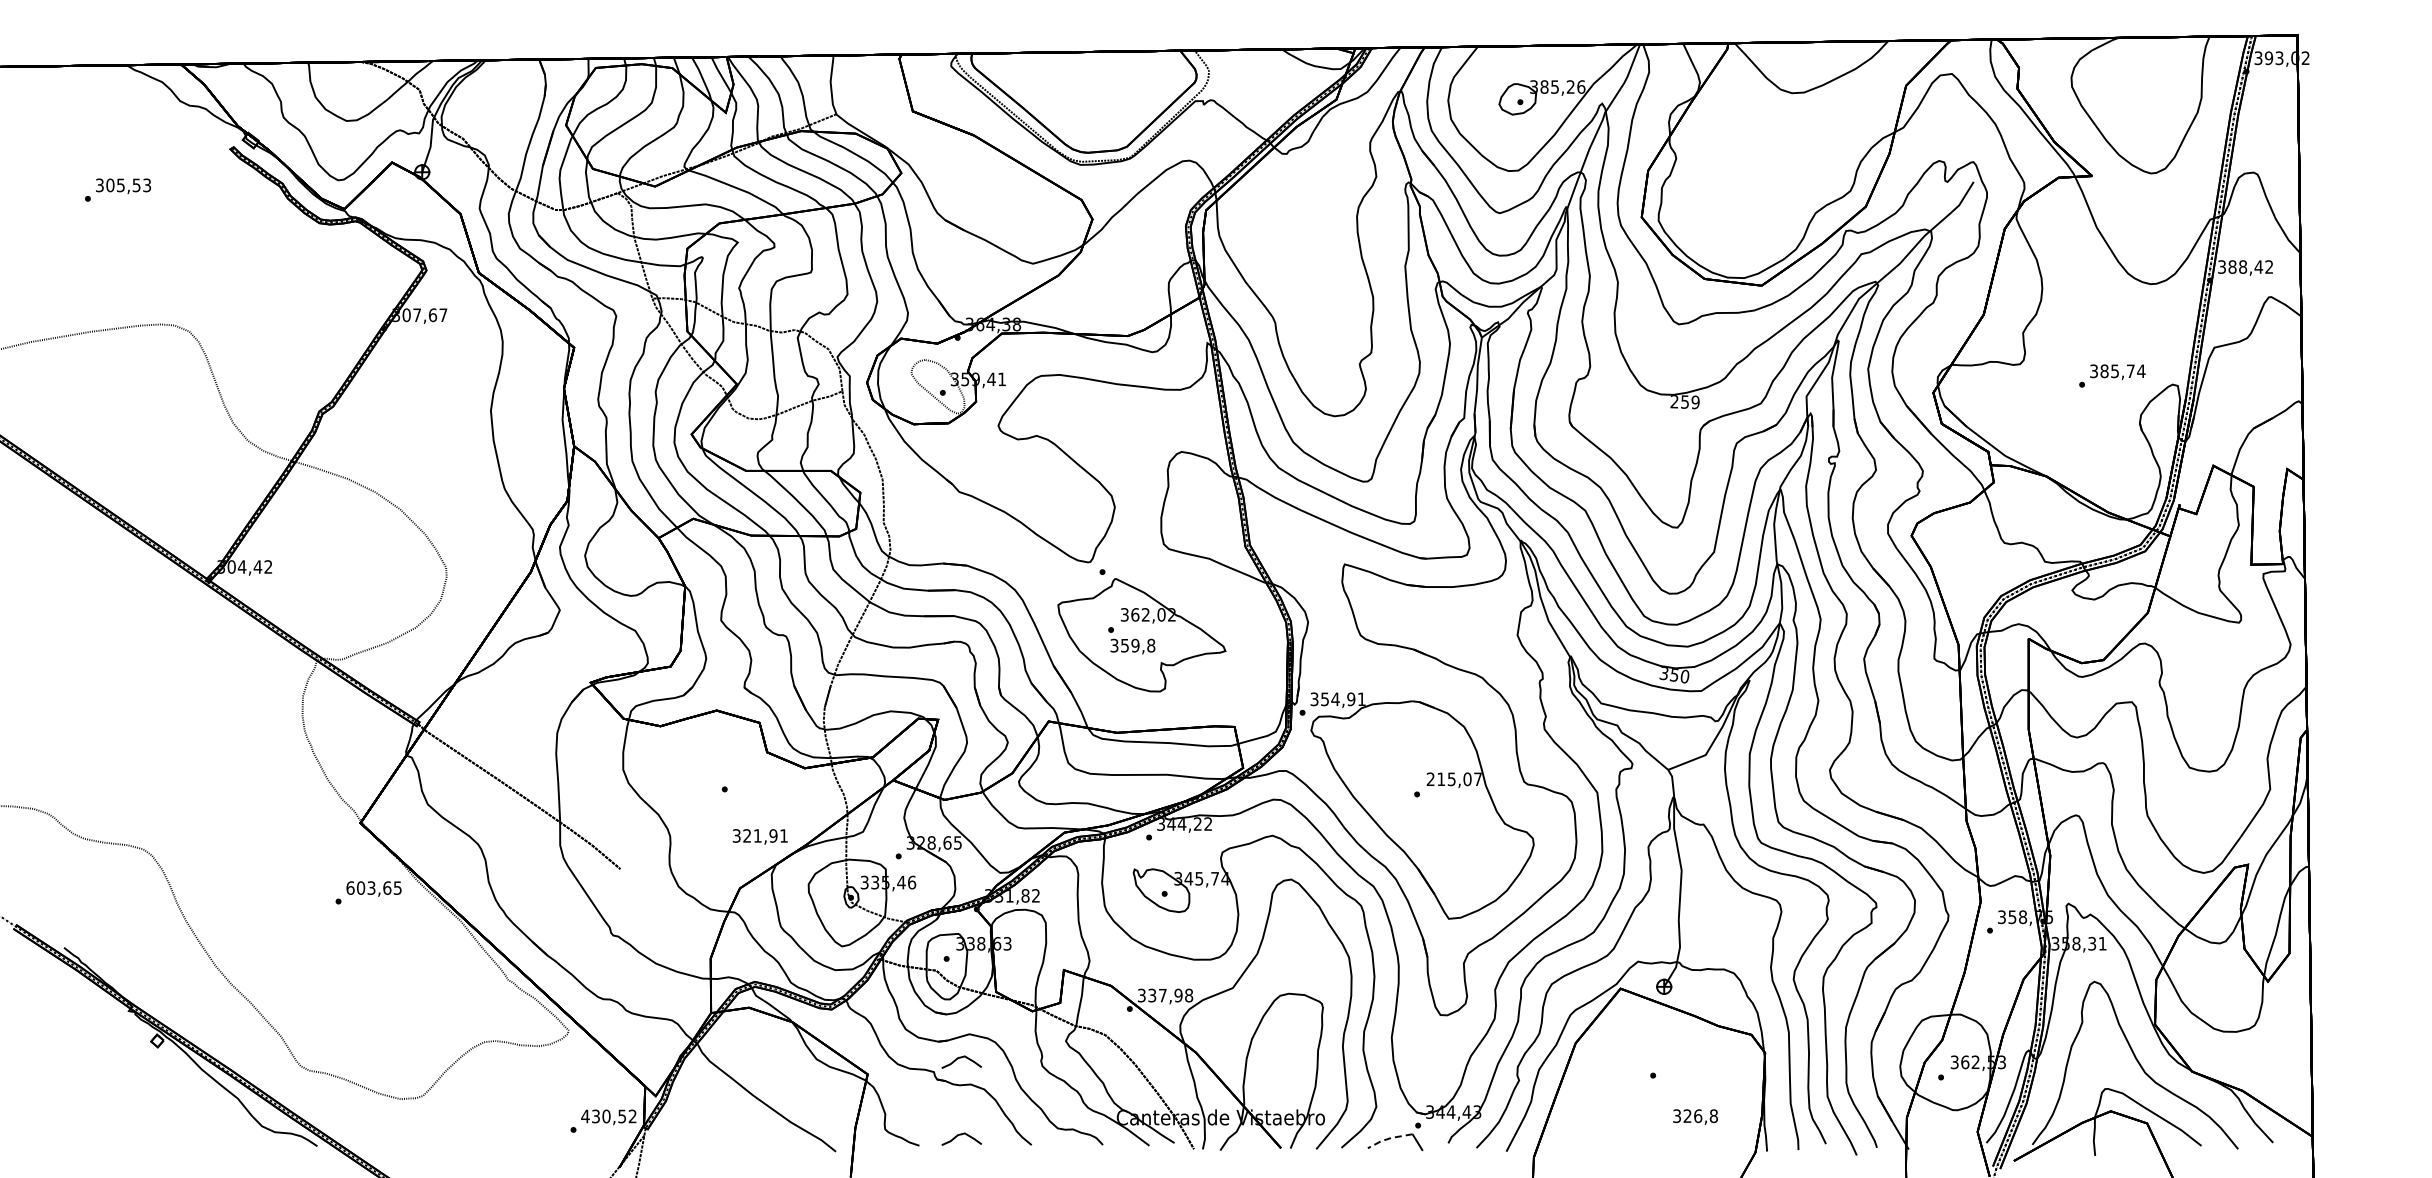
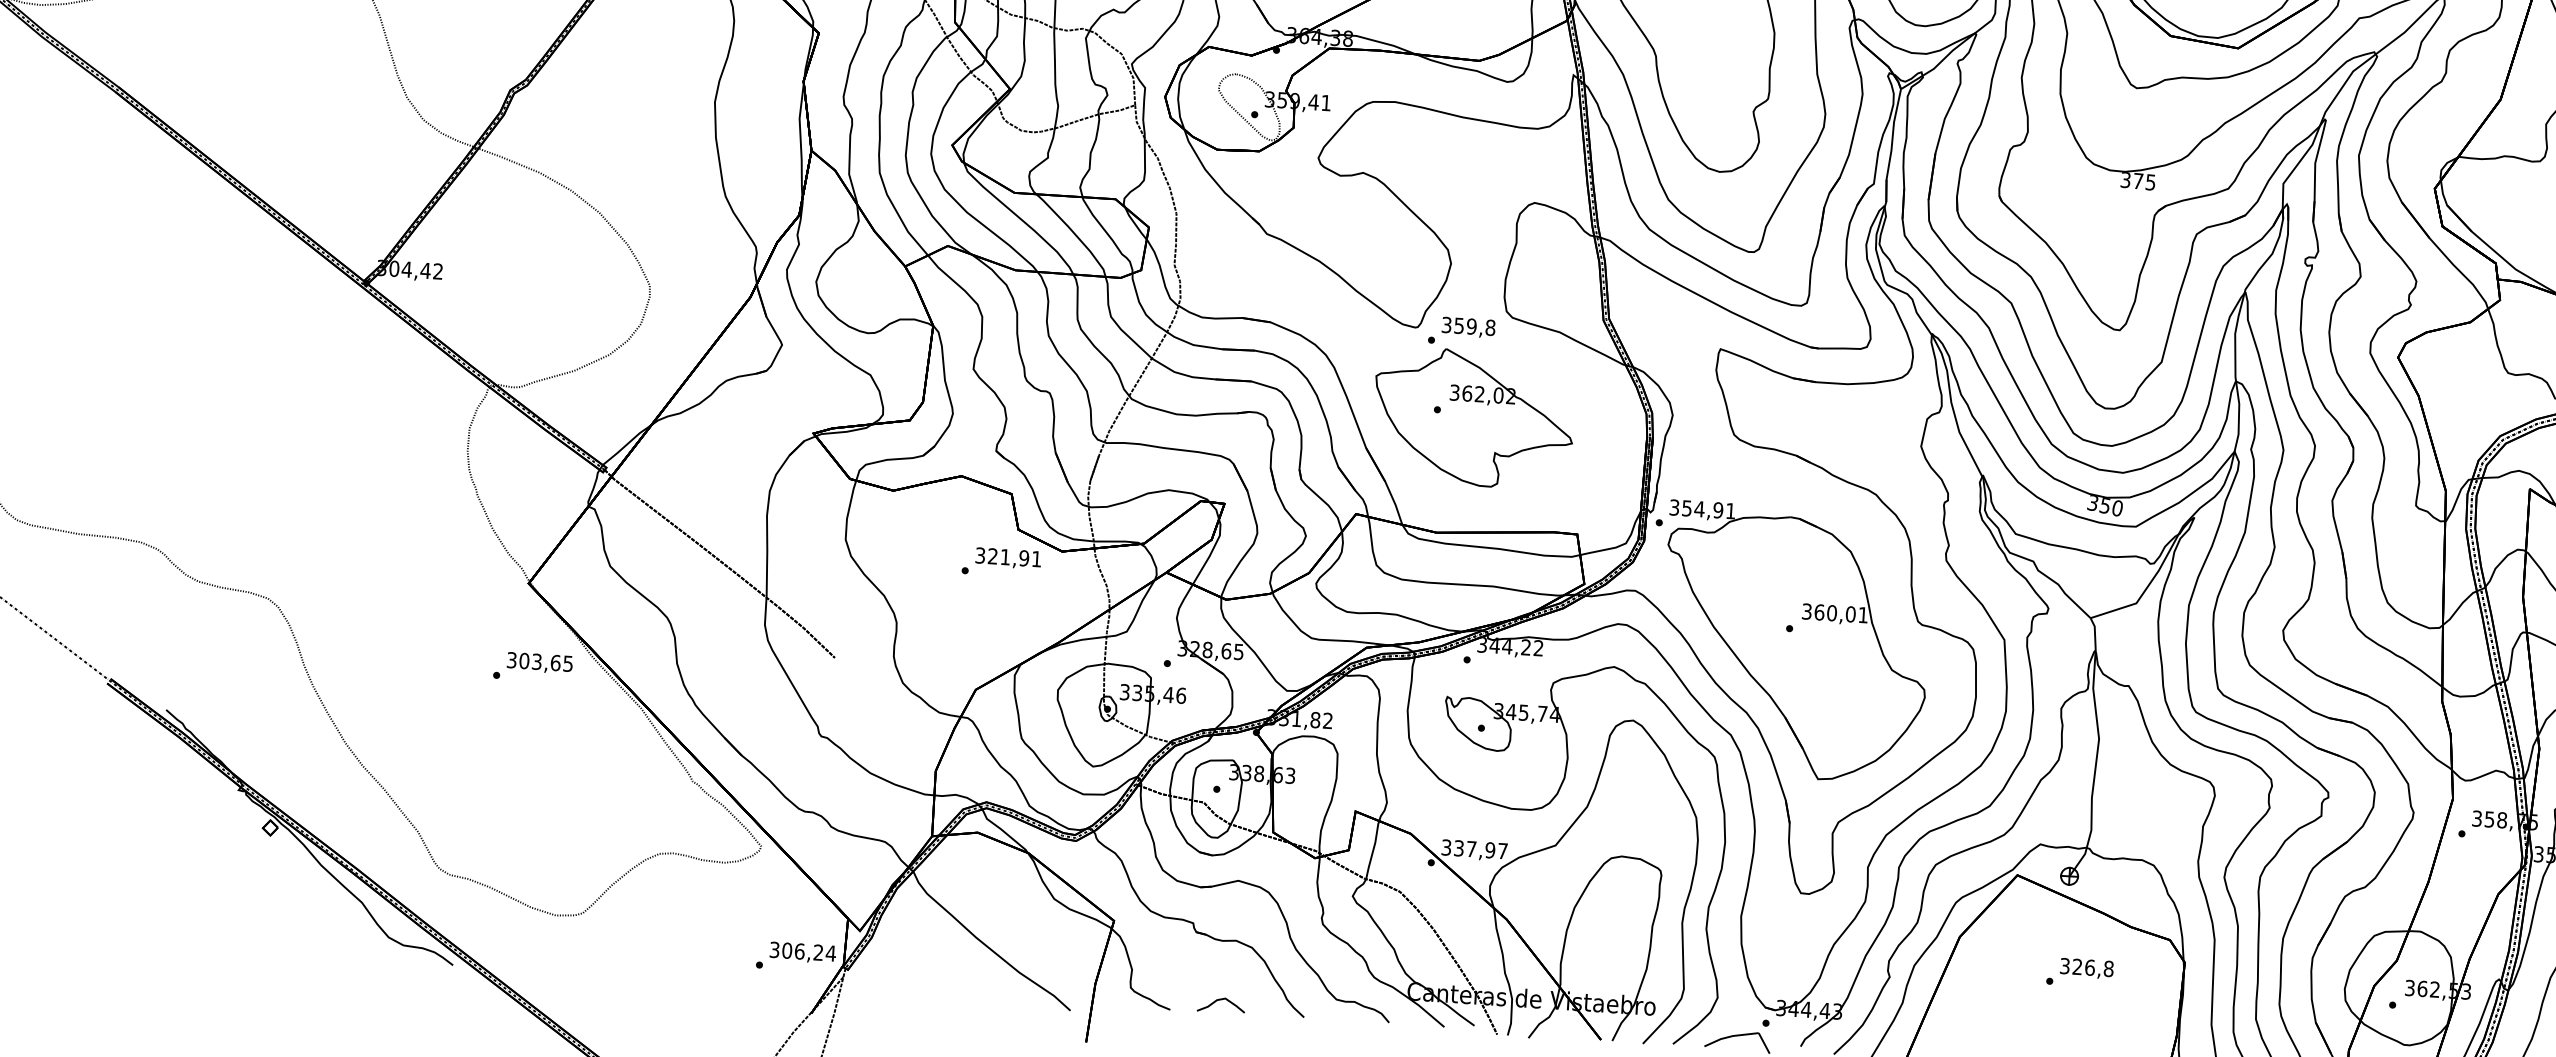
text: (1684, 401) -> (2137, 180), 259 -> 375
text: (1132, 646) -> (1468, 327), moved
text: (1453, 779) -> (1834, 613), 215,07 -> 360,01
text: (759, 836) -> (1007, 557), moved
text: (350, 887) -> (511, 659), 603,65 -> 303,65
text: (1189, 995) -> (1503, 851), 337,98 -> 337,97
curve: (961, 1058) -> (1227, 909), removed
text: (609, 1116) -> (803, 951), 430,52 -> 306,24
text: (1695, 1116) -> (2086, 967), moved
line: (1388, 1138) -> (1729, 1036), dashed -> solid

